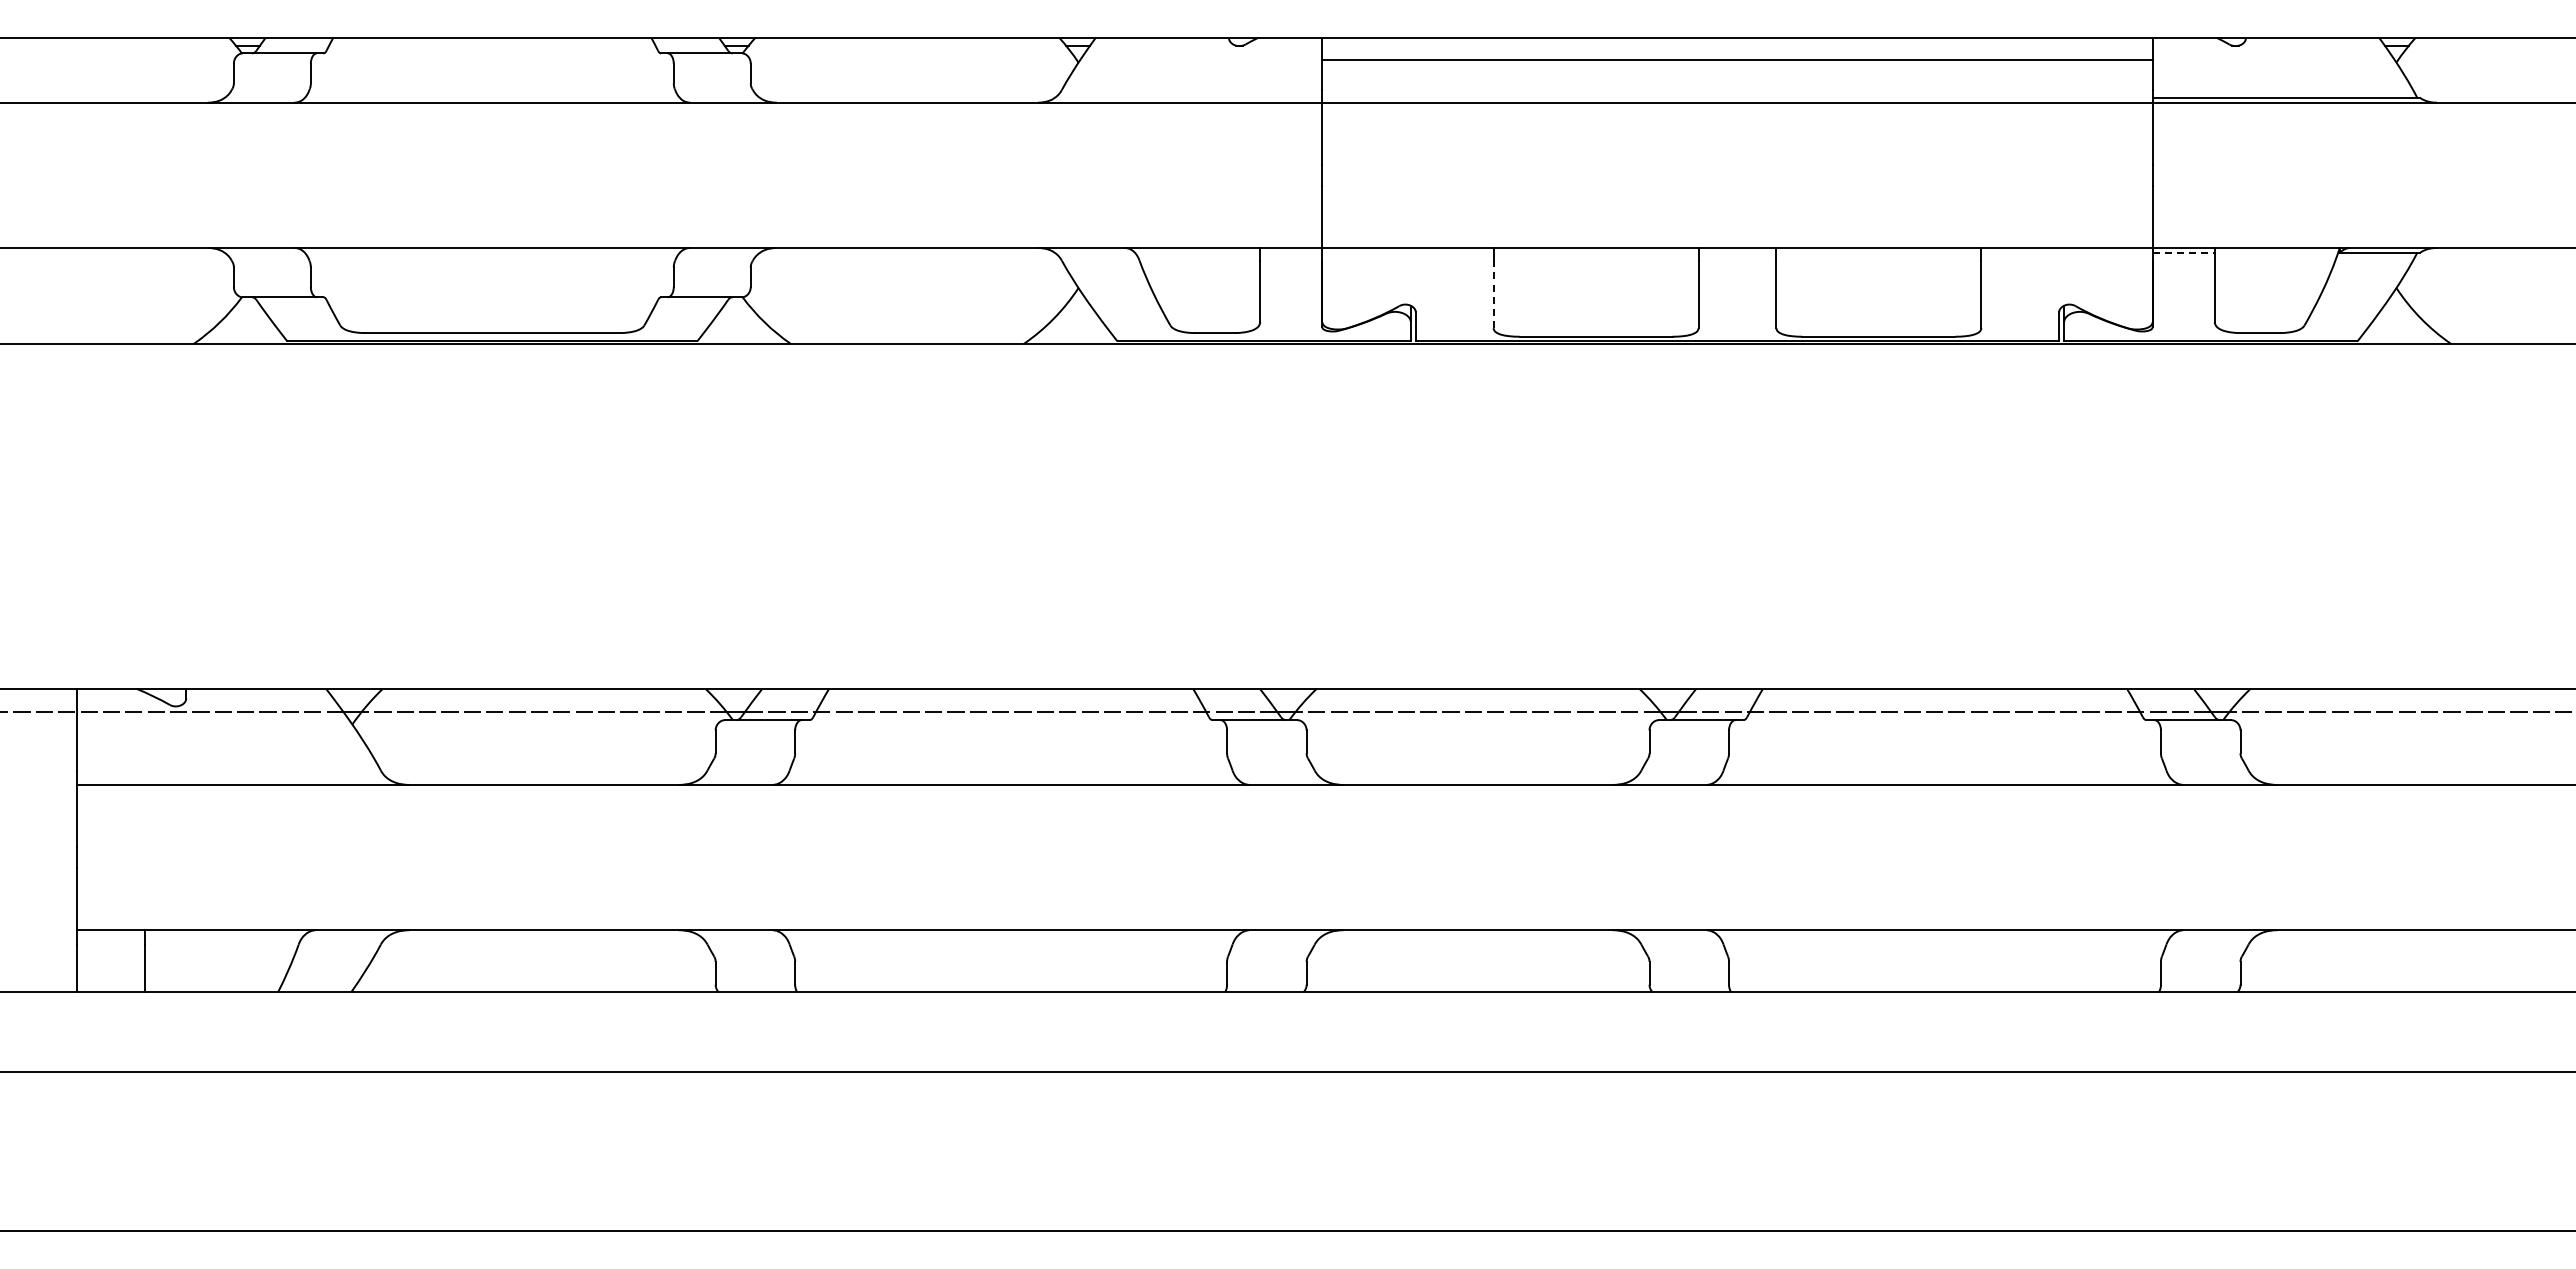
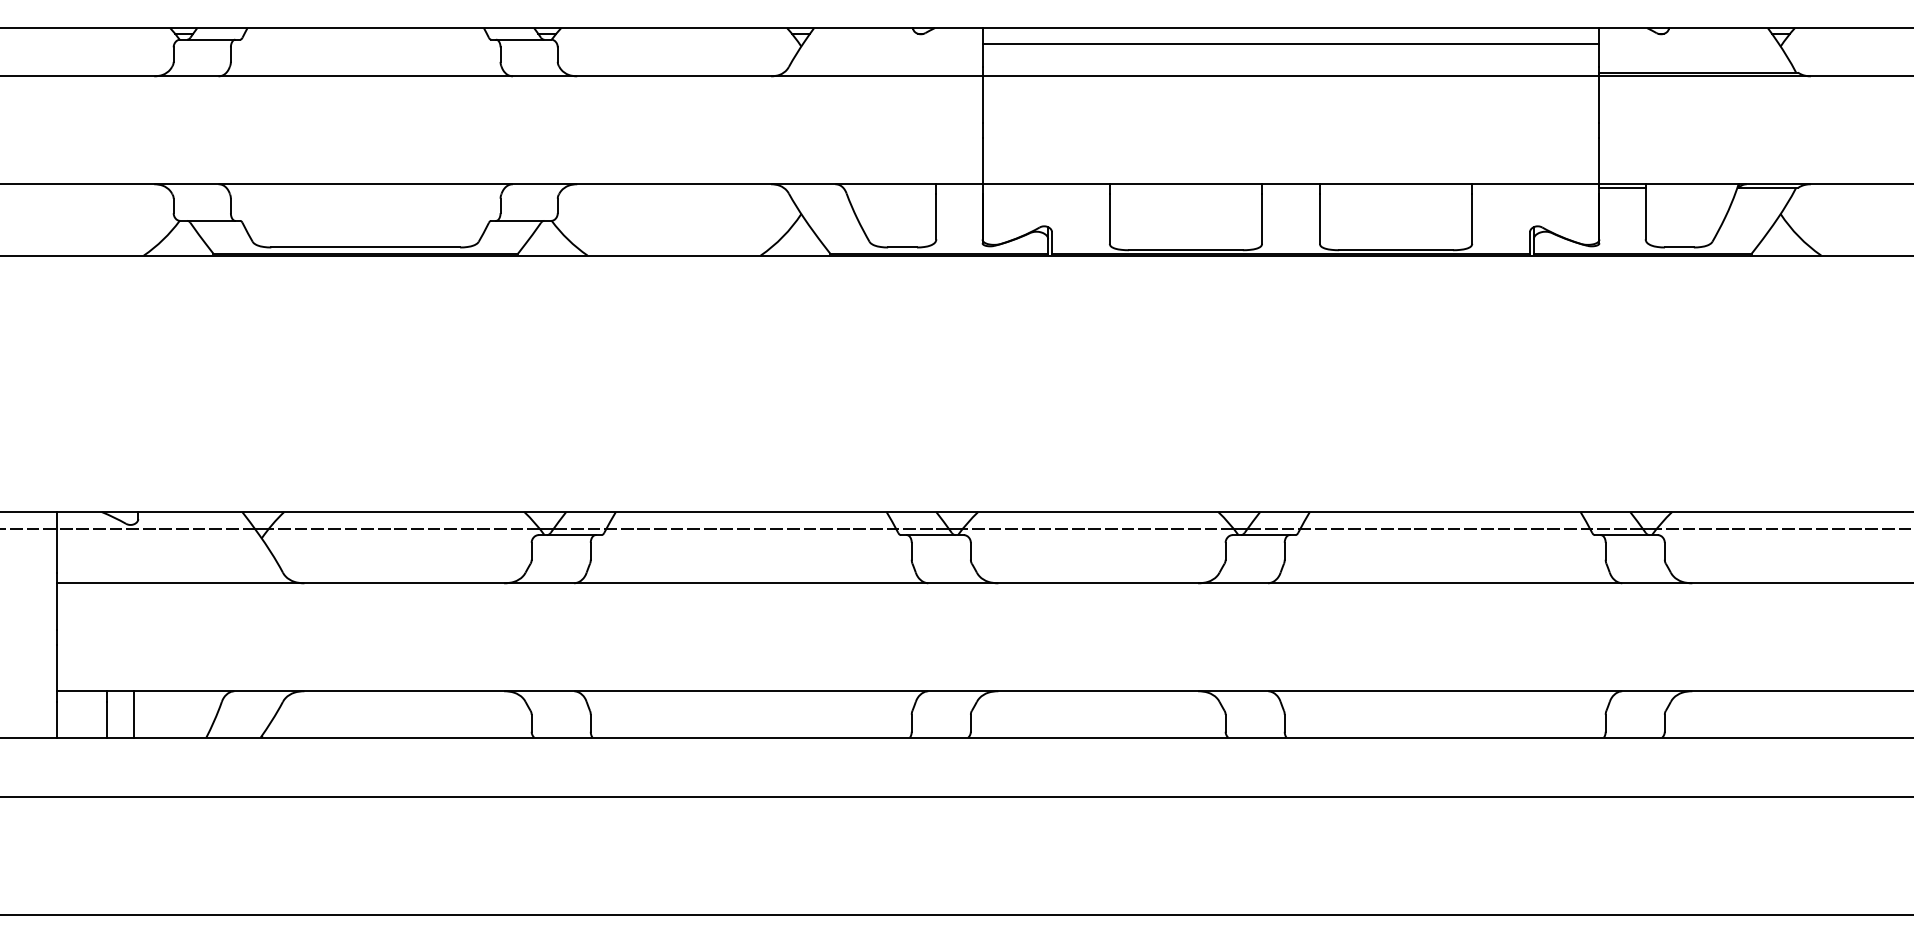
line: (2184, 253) -> (1623, 188), dashed -> solid
line: (1493, 294) -> (1109, 218), dashed -> solid
line: (181, 961) -> (134, 714), added

